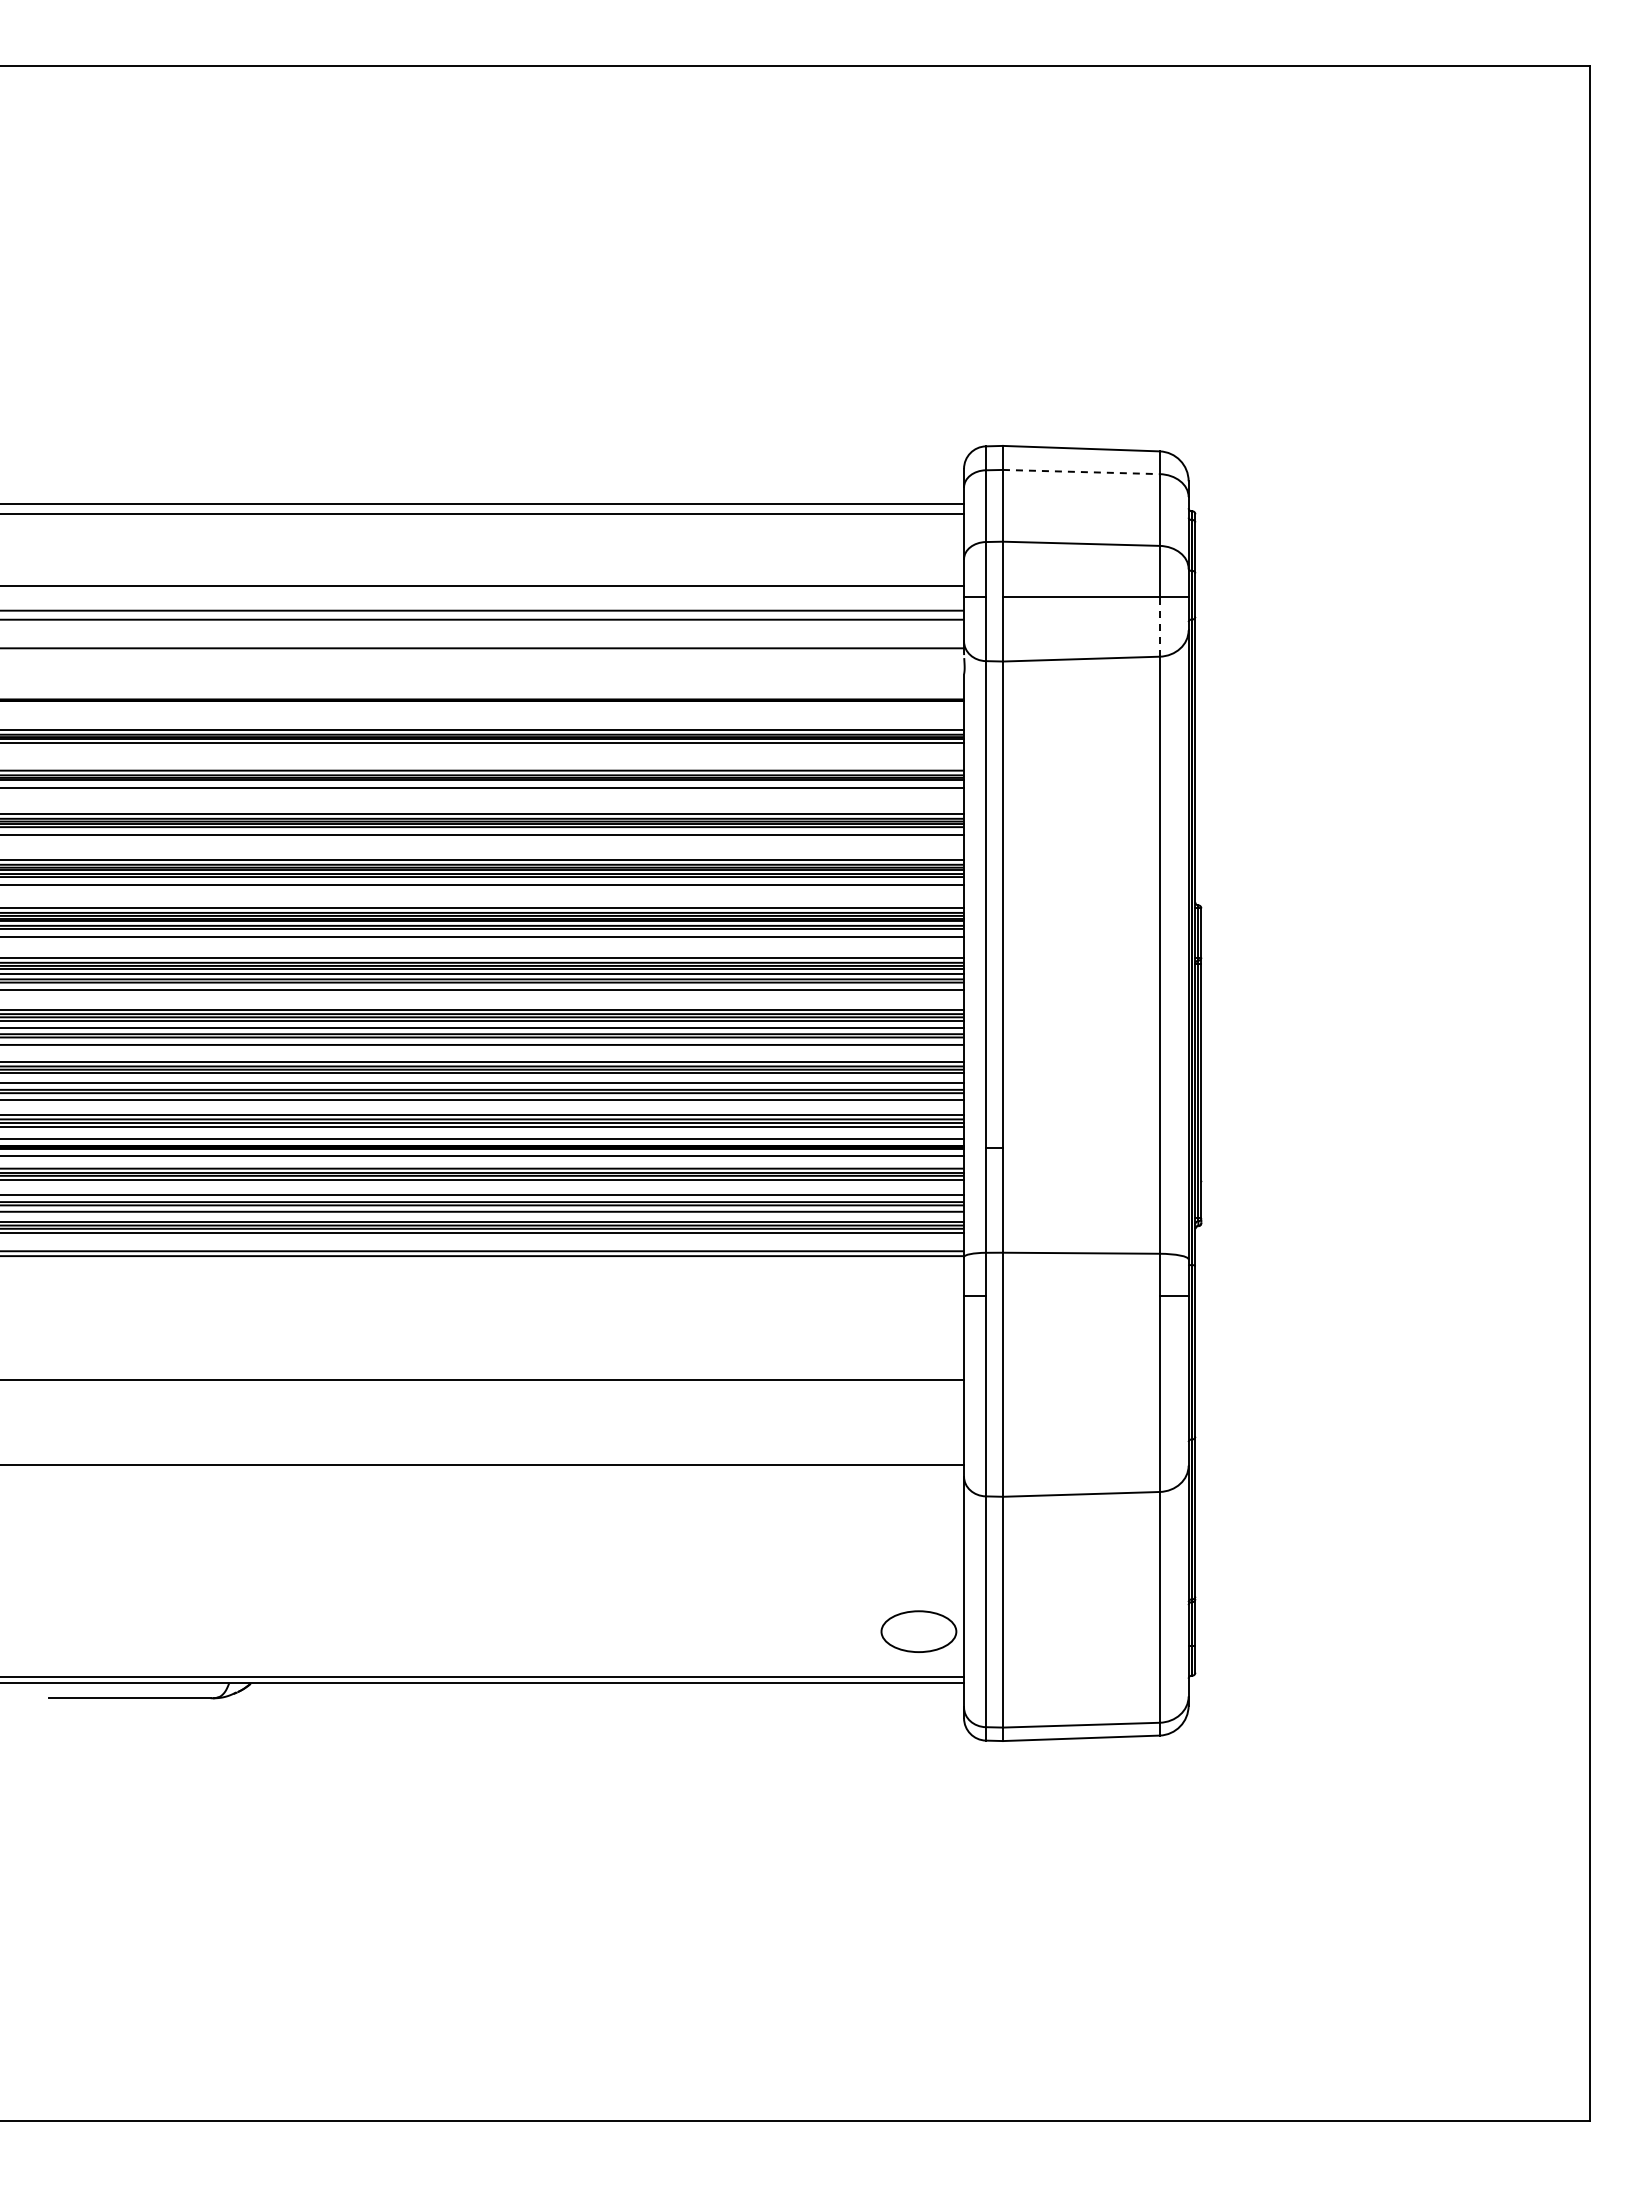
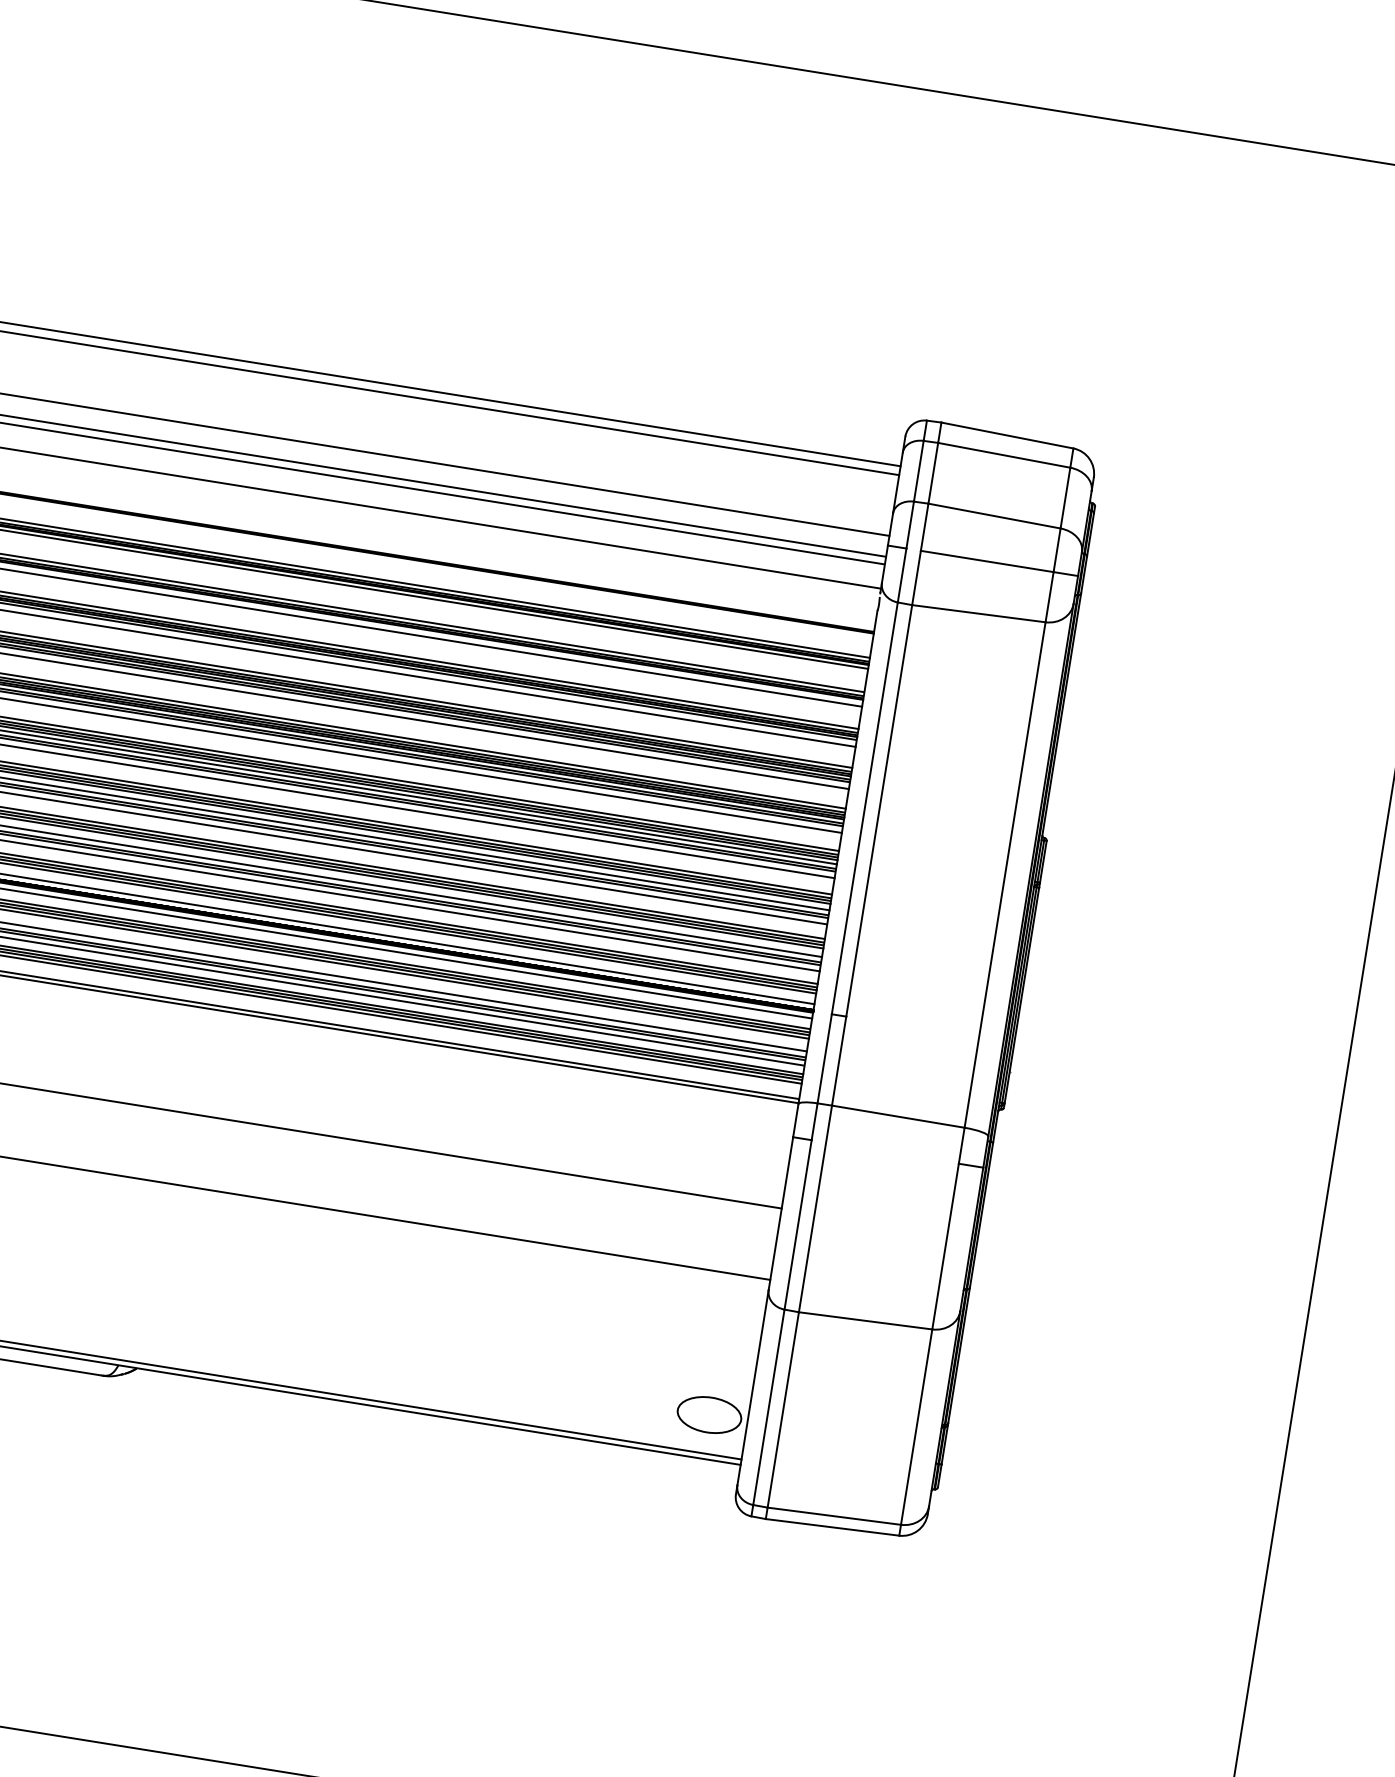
line: (1081, 472) -> (1004, 455), dashed -> solid
line: (1159, 627) -> (1049, 597), dashed -> solid

